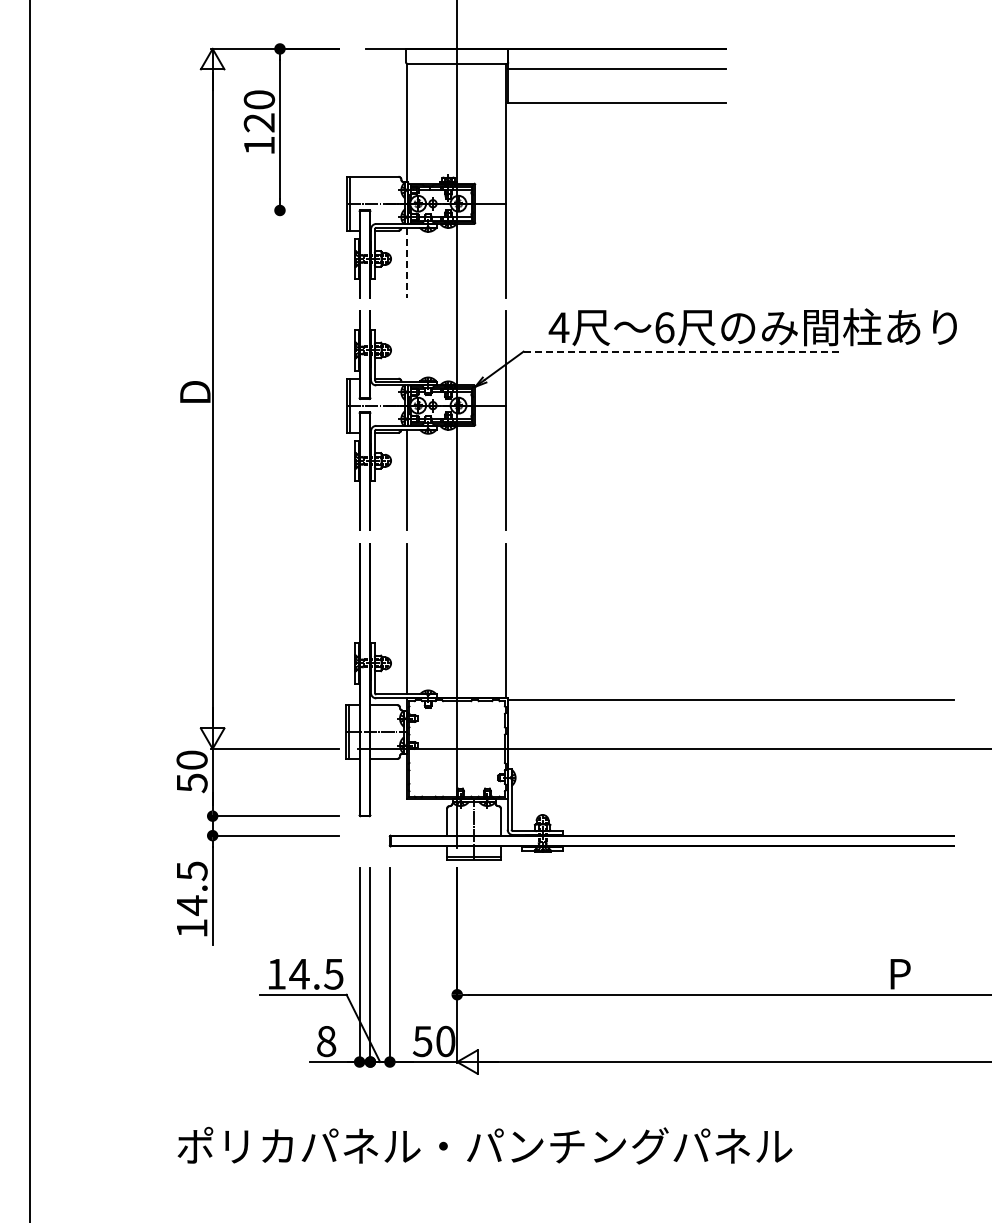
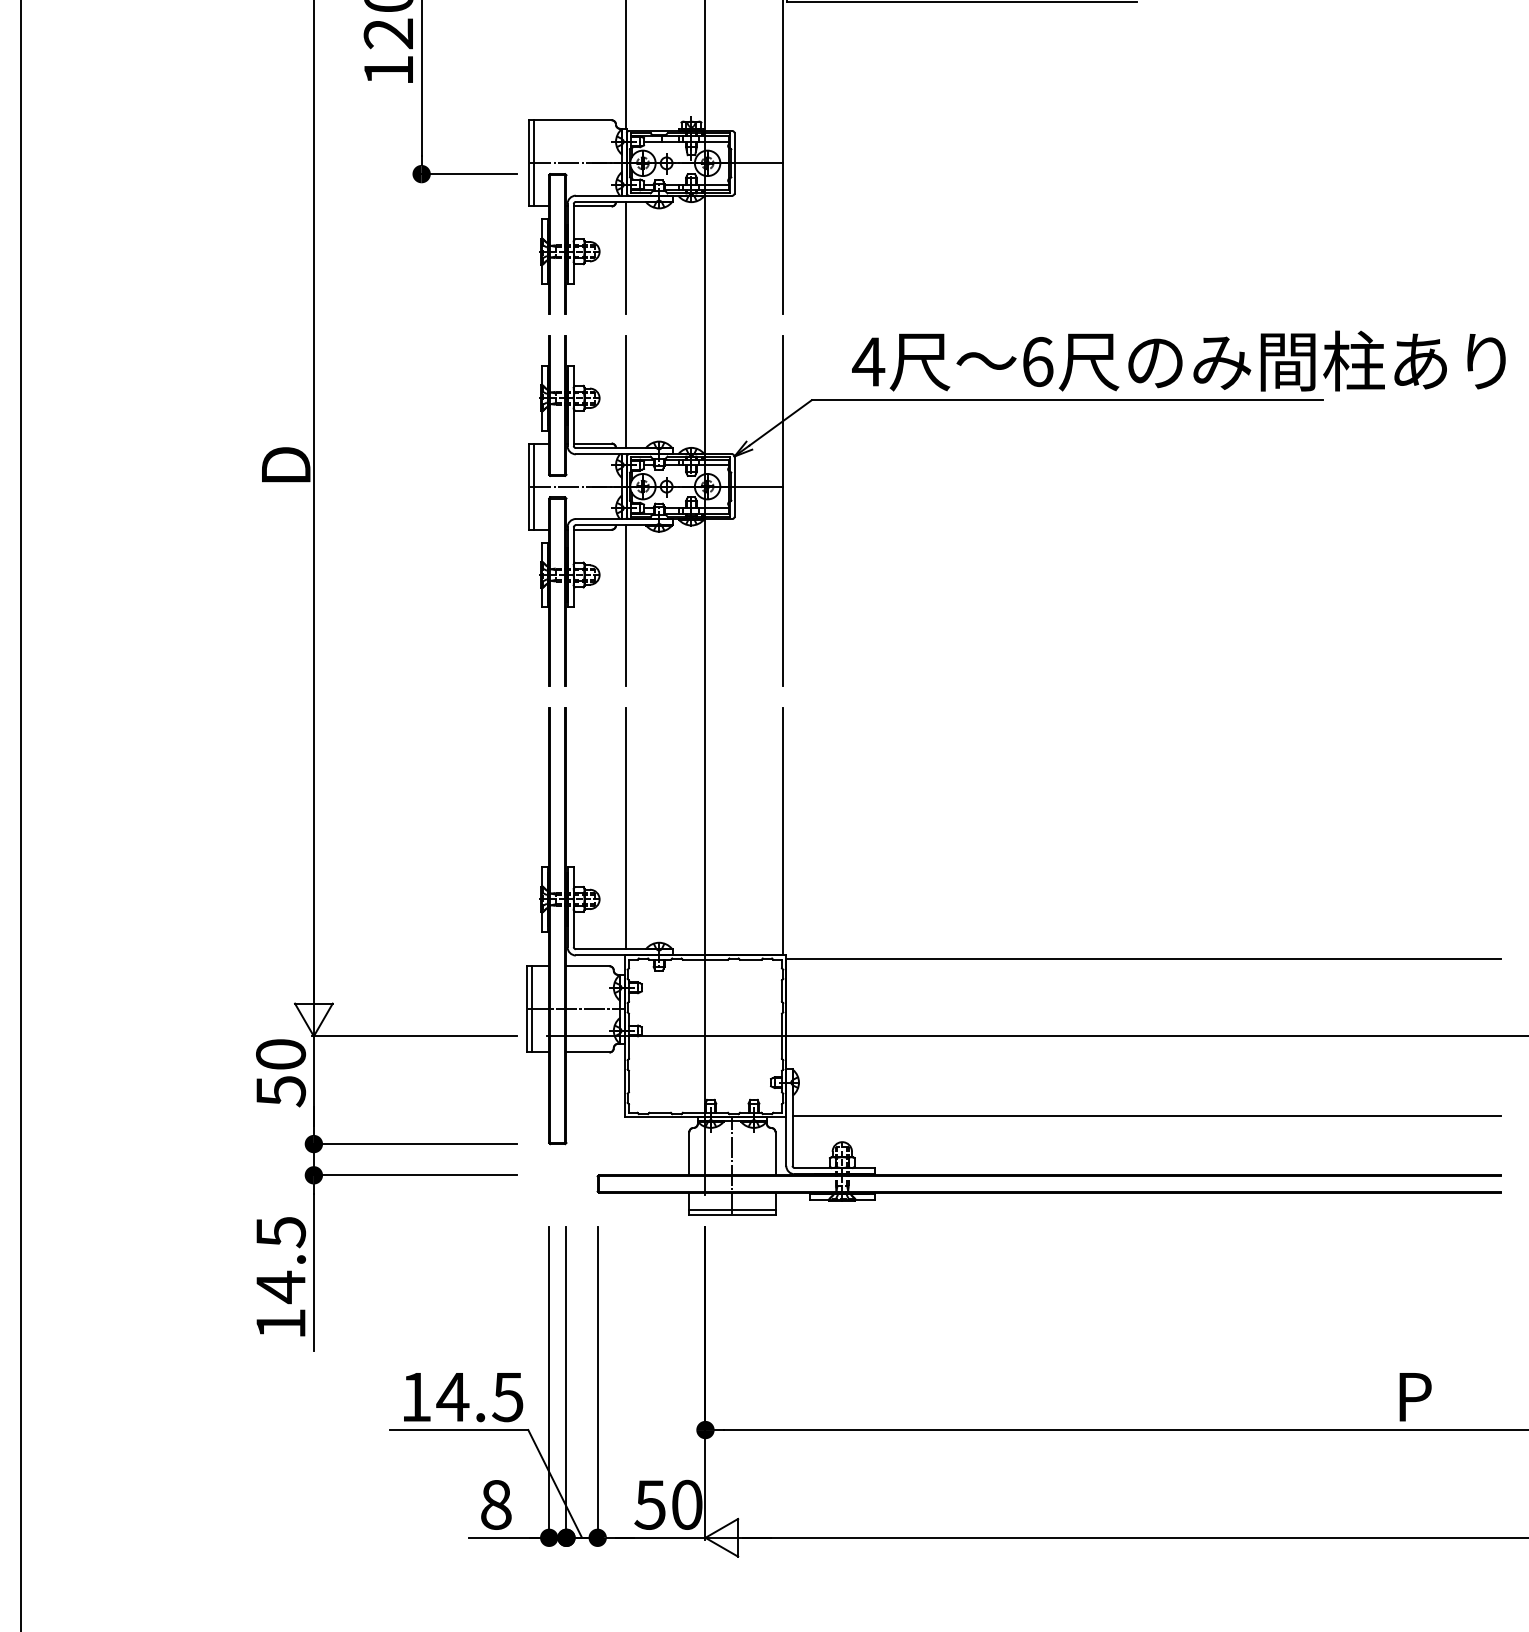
line: (308, 210) -> (467, 174), added
line: (407, 263) -> (625, 259), dashed -> solid
line: (407, 346) -> (625, 391), added
line: (683, 351) -> (1067, 399), dashed -> solid
line: (732, 798) -> (1146, 1115), added

